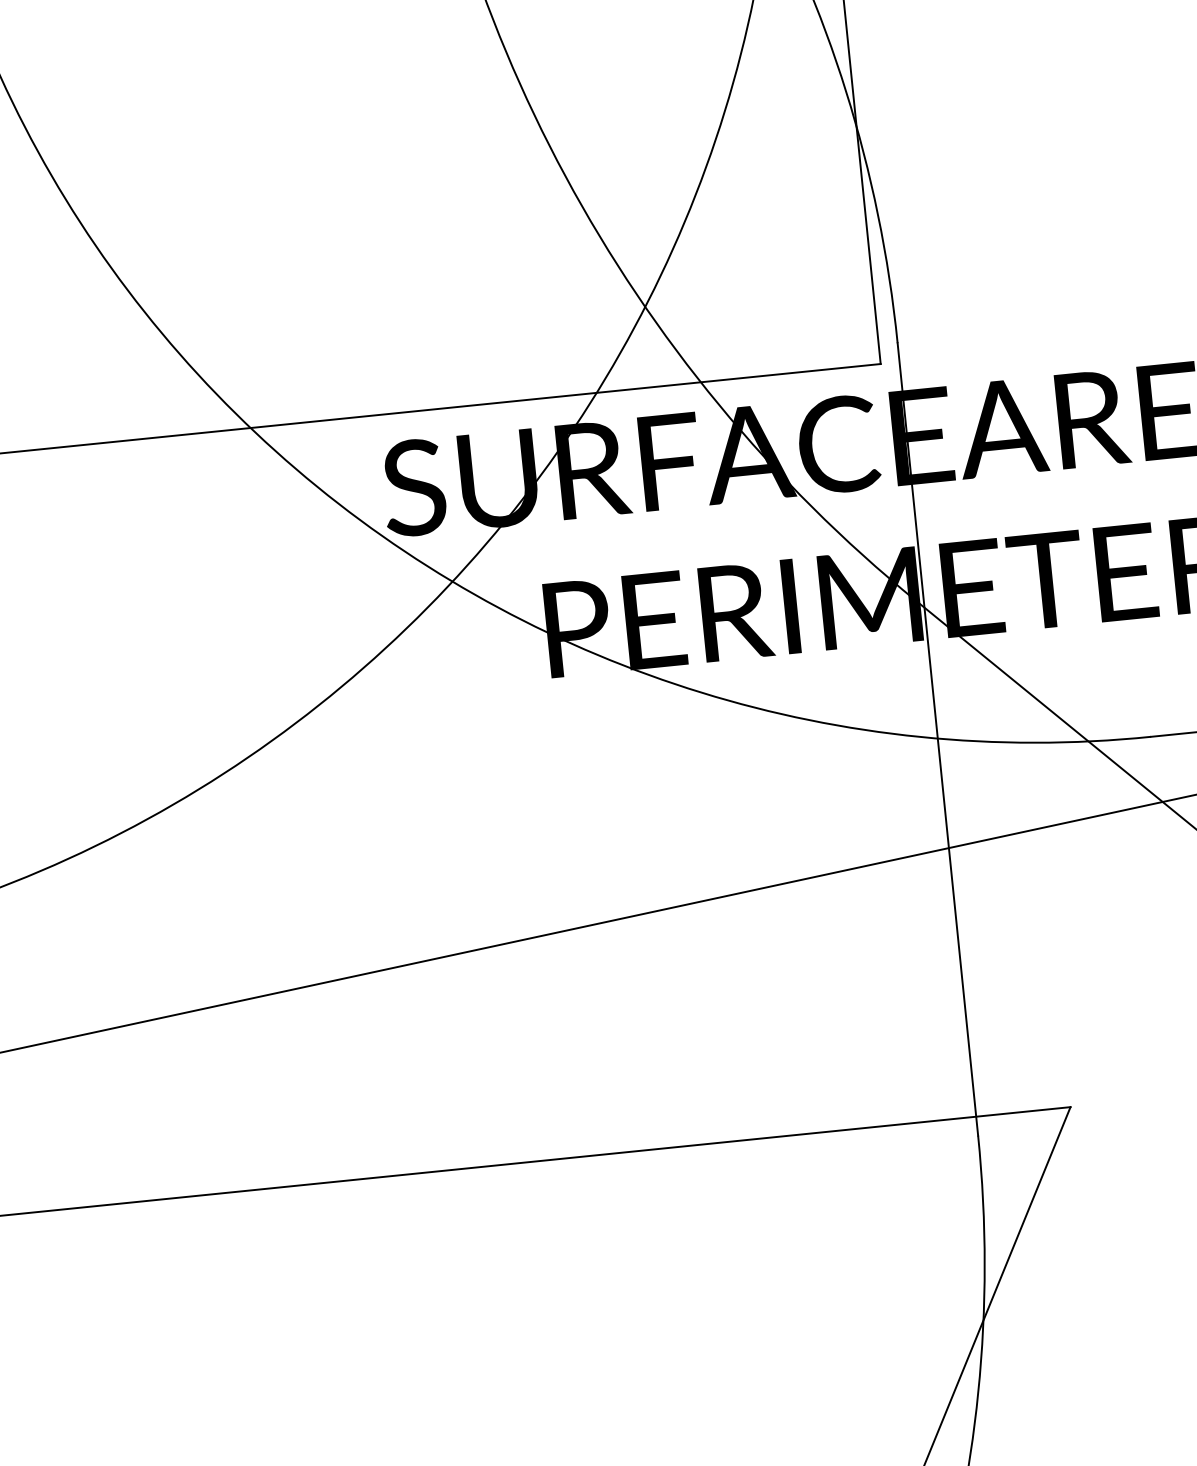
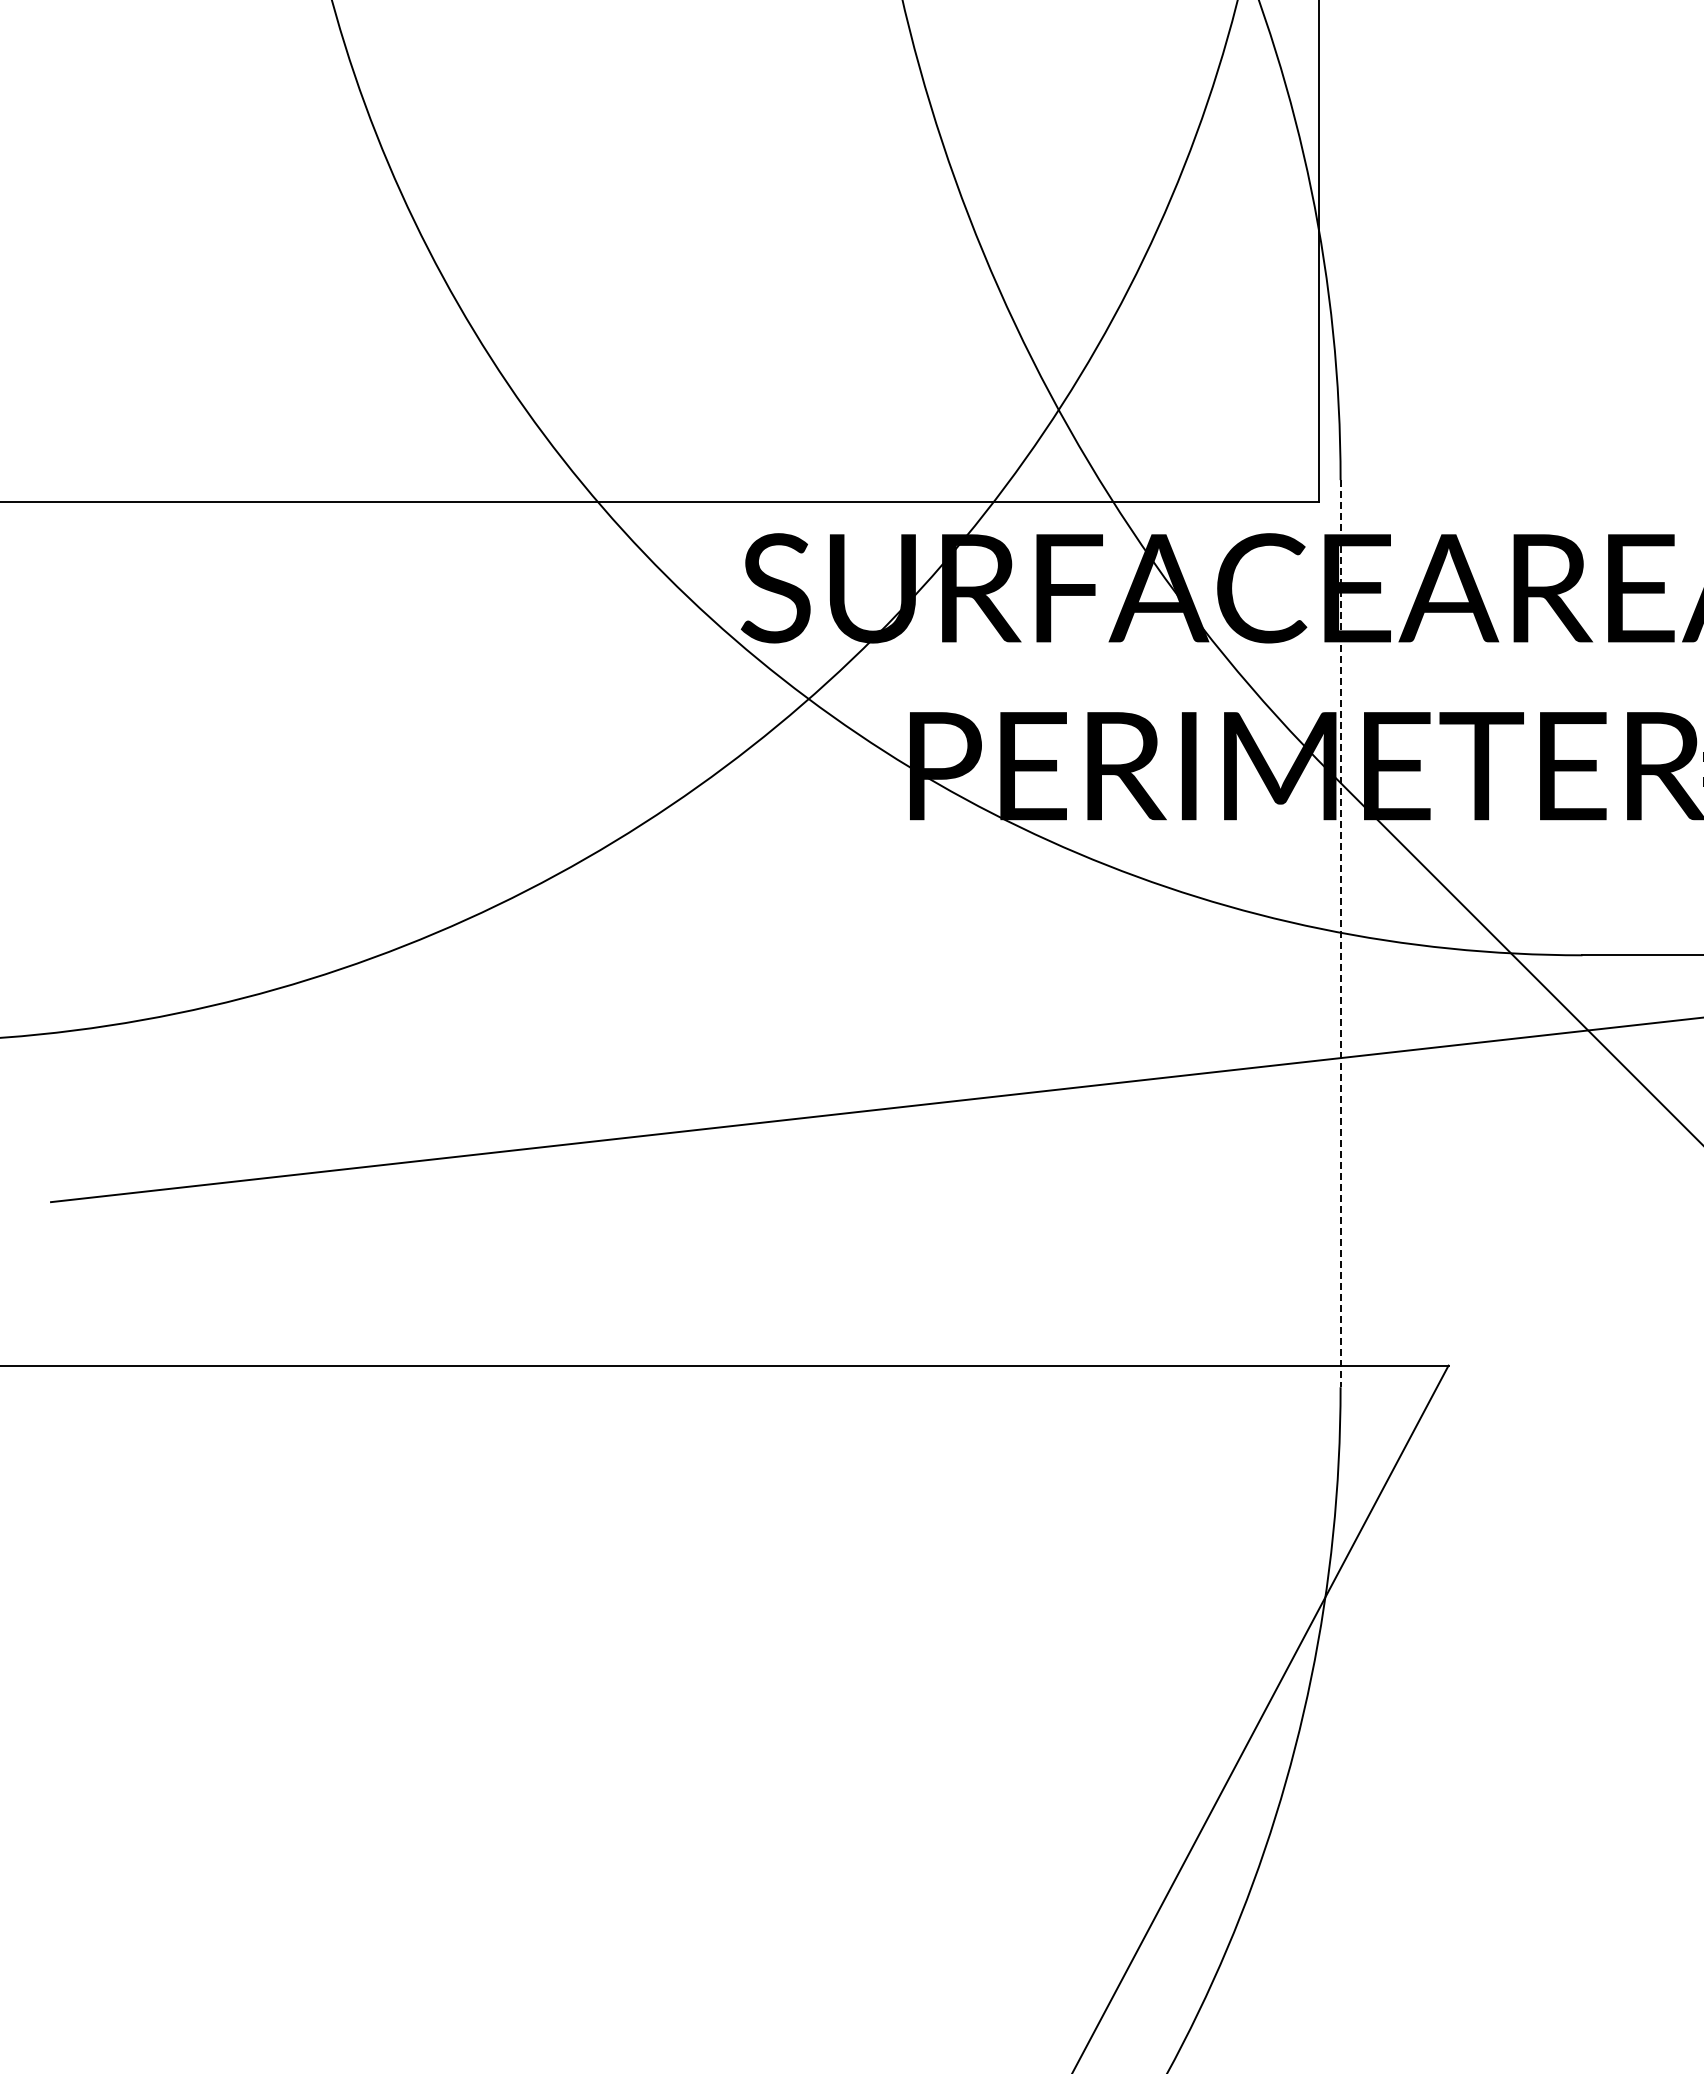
line: (937, 739) -> (1340, 933), solid -> dashed

